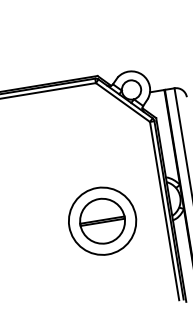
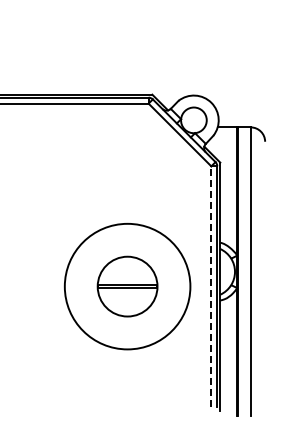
line: (164, 210) -> (211, 286), solid -> dashed
circle: (102, 221) -> (127, 286), size x1.4

